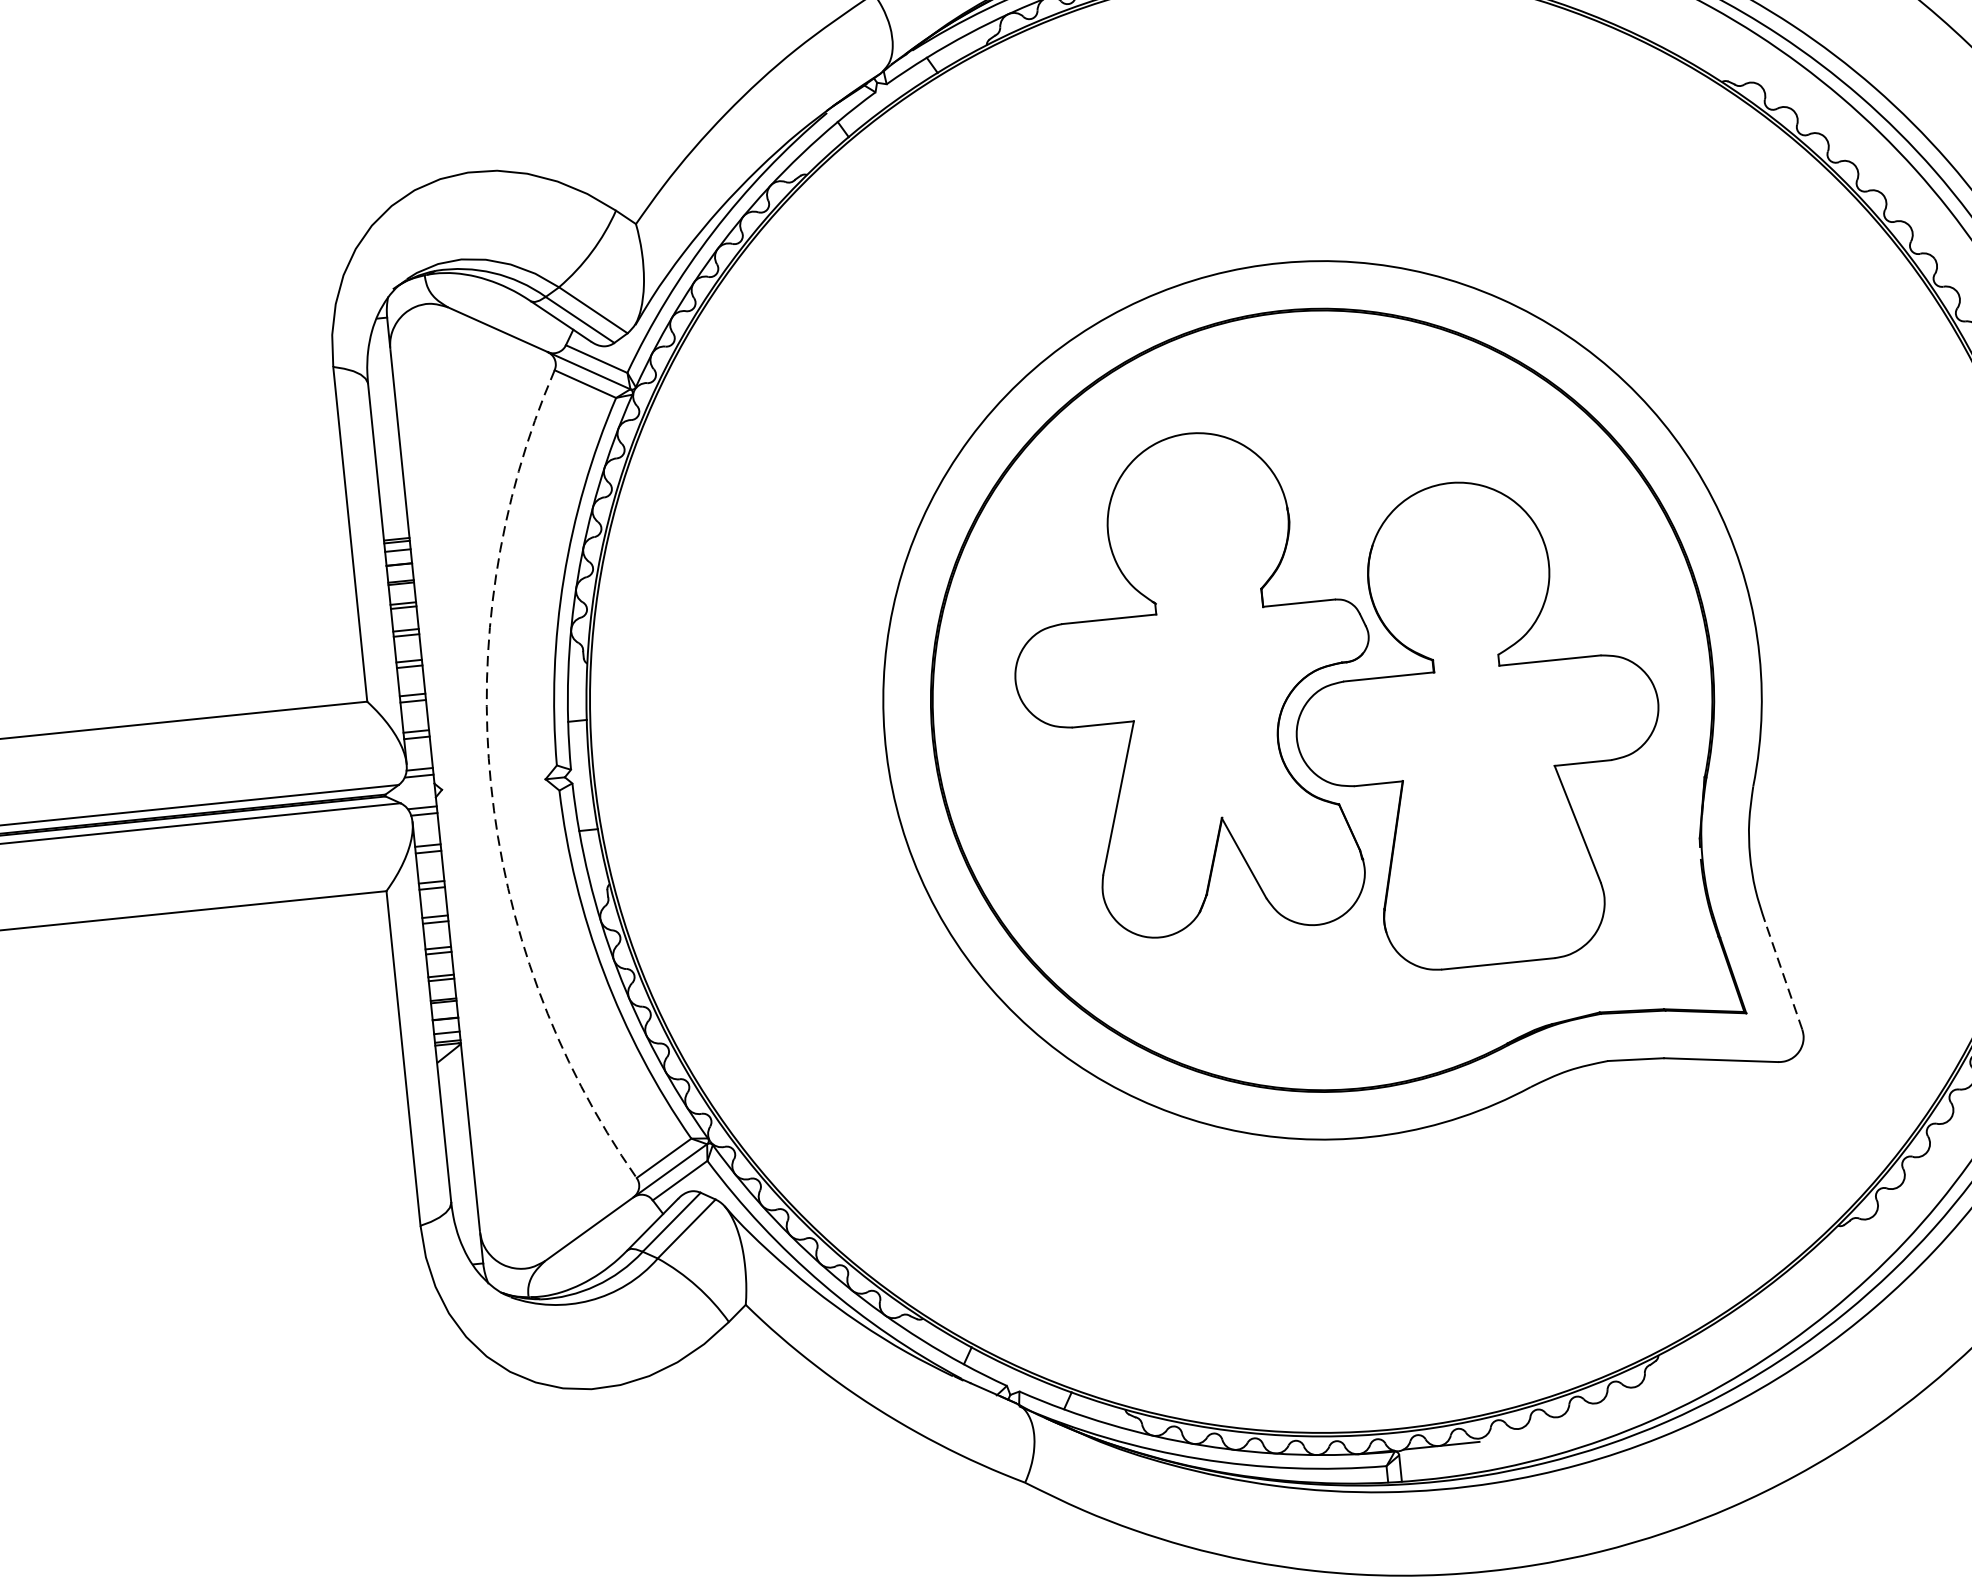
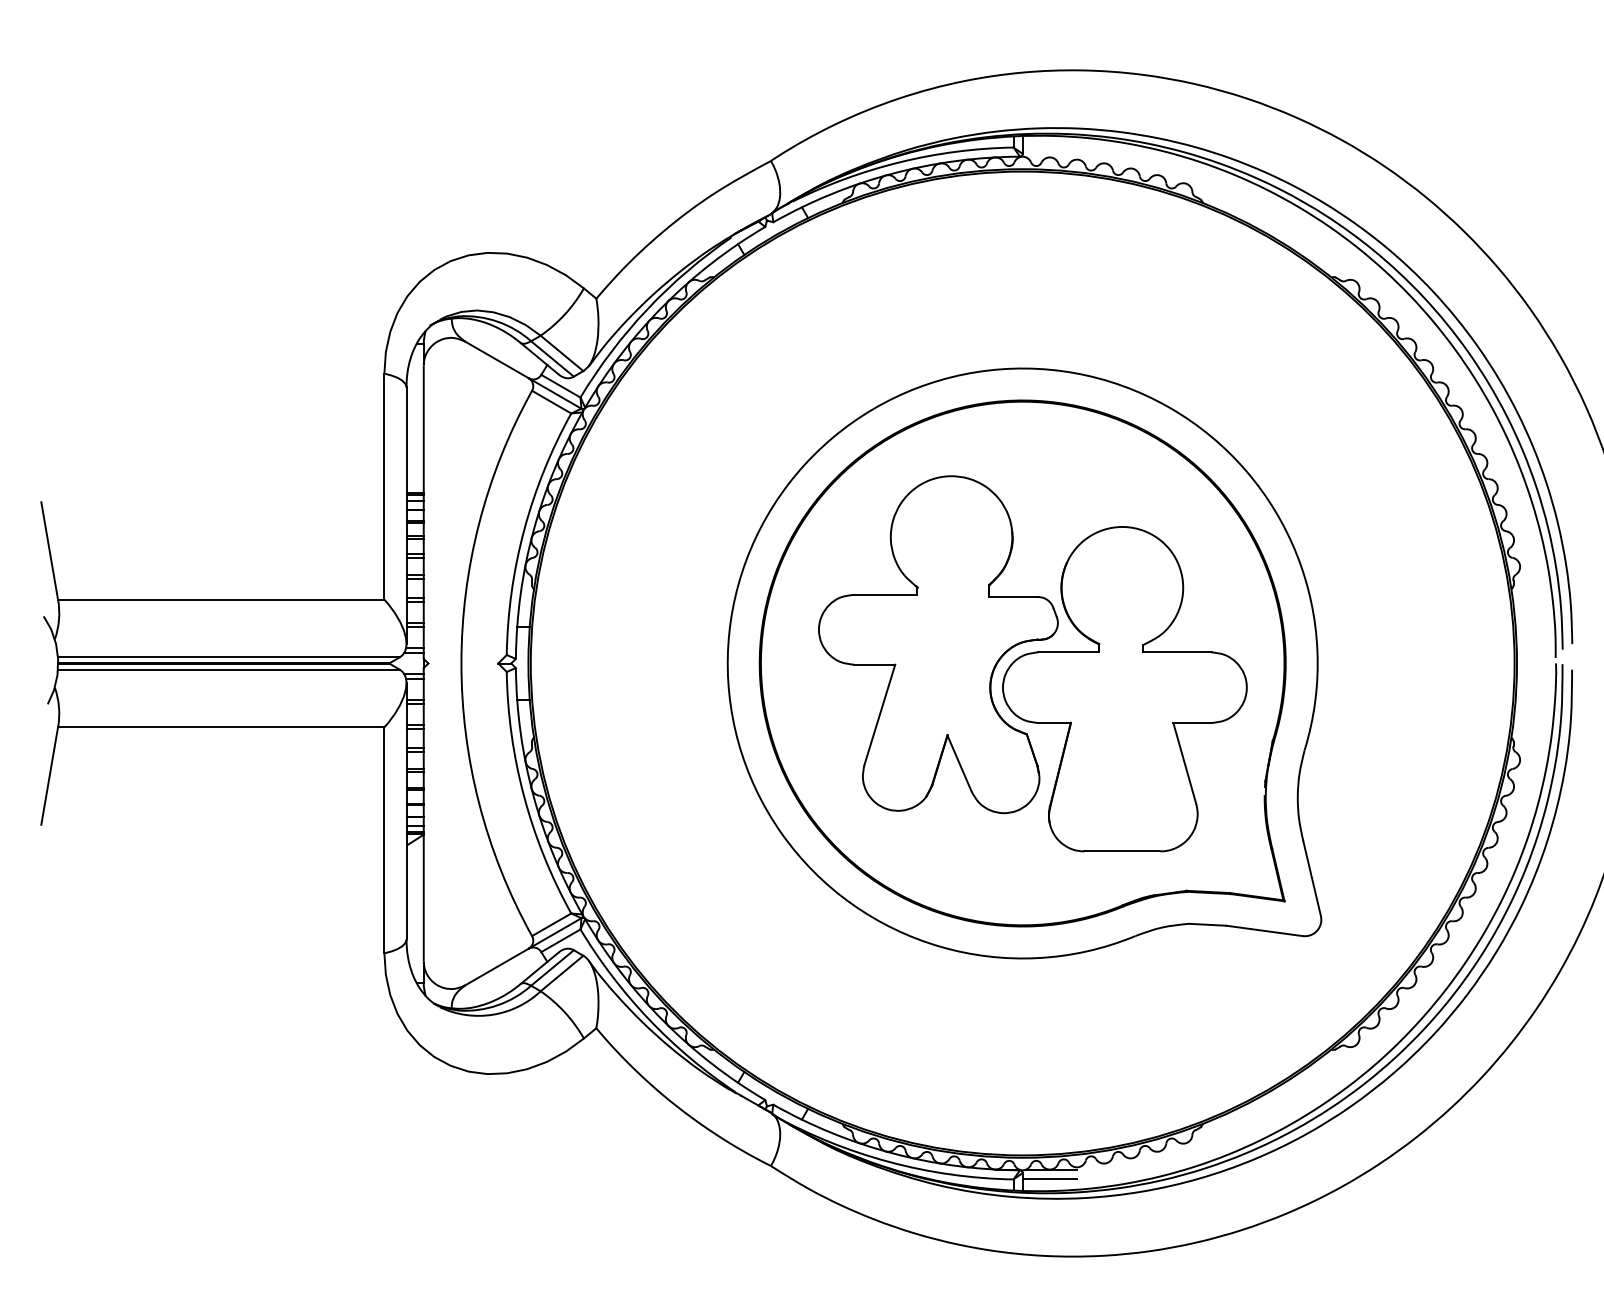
arc: (491, 784) -> (461, 663), dashed -> solid
line: (1784, 975) -> (1312, 878), dashed -> solid
line: (1439, 1459) -> (1049, 1178), added

